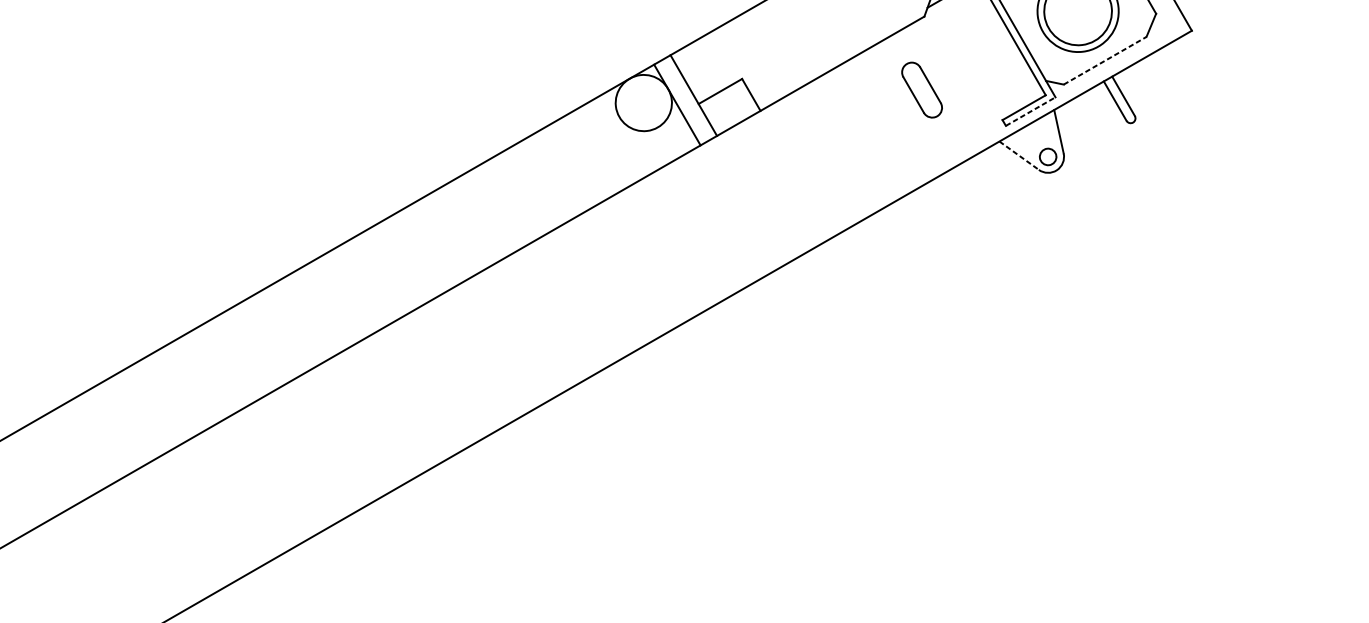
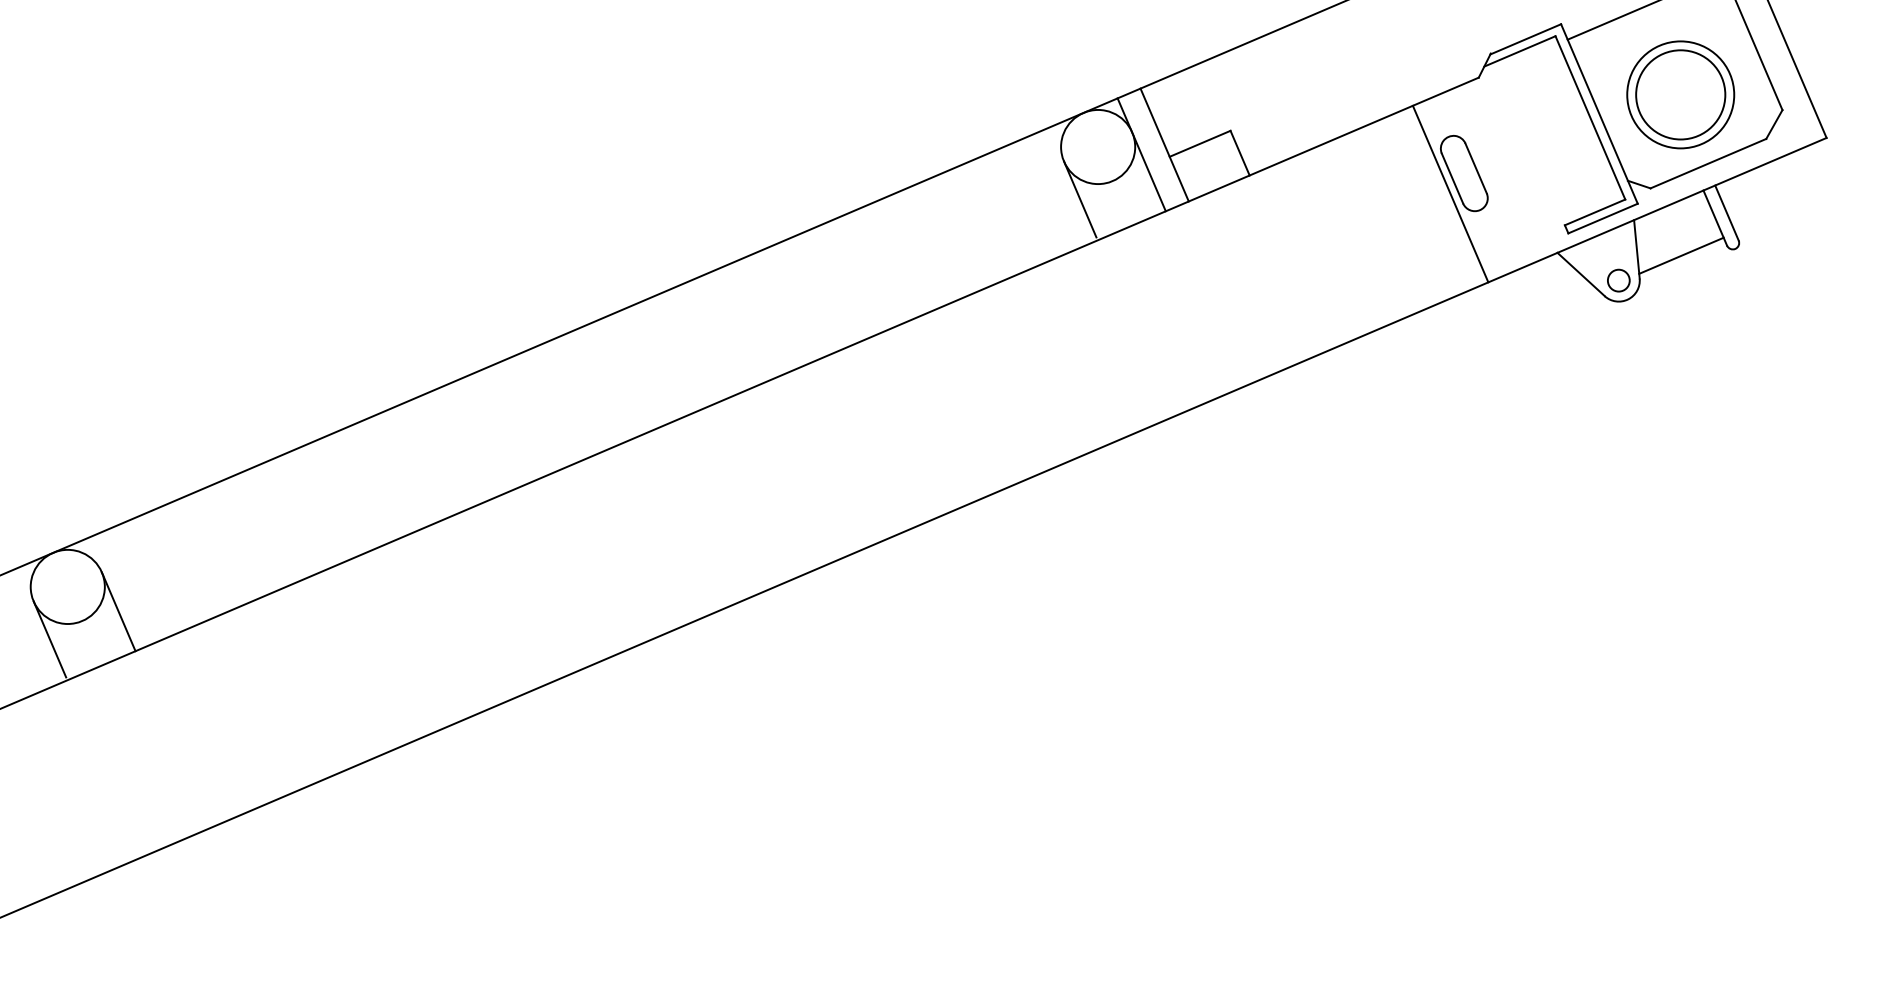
line: (1105, 60) -> (1708, 163), dashed -> solid
line: (913, 106) -> (1450, 193), added
line: (1031, 111) -> (1603, 218), dashed -> solid
line: (1093, 132) -> (1681, 255), added
line: (635, 144) -> (1080, 199), added
line: (1019, 155) -> (1581, 274), dashed -> solid

